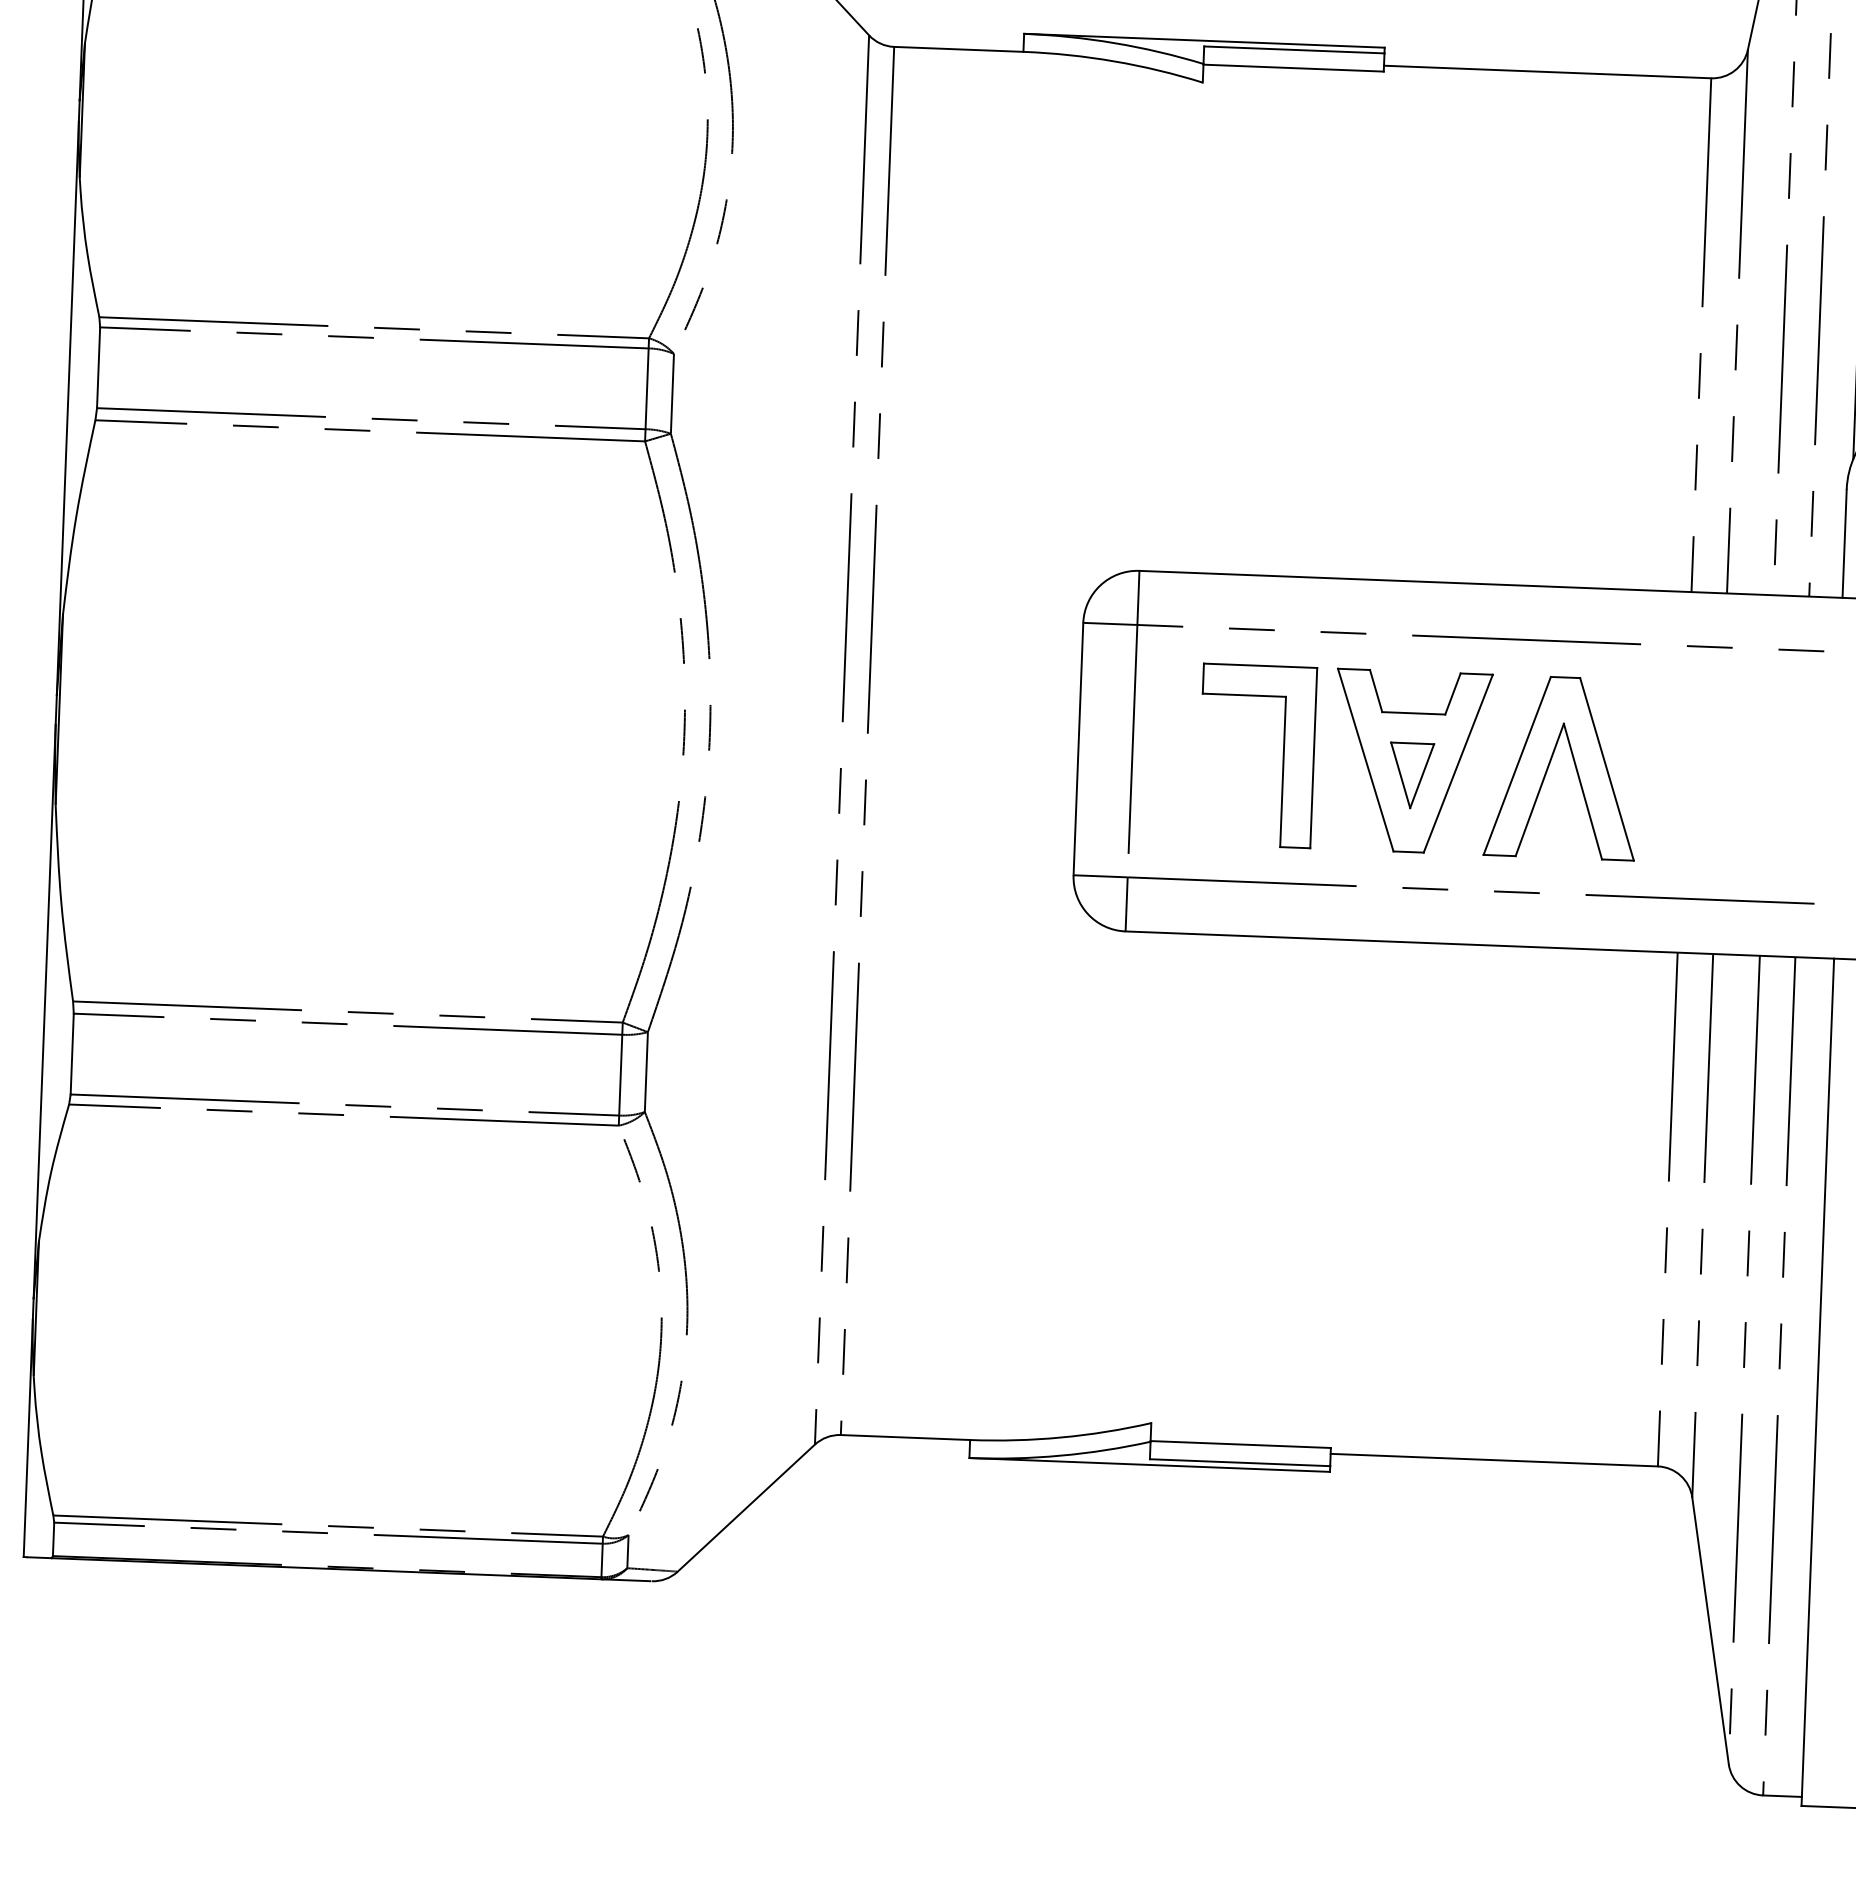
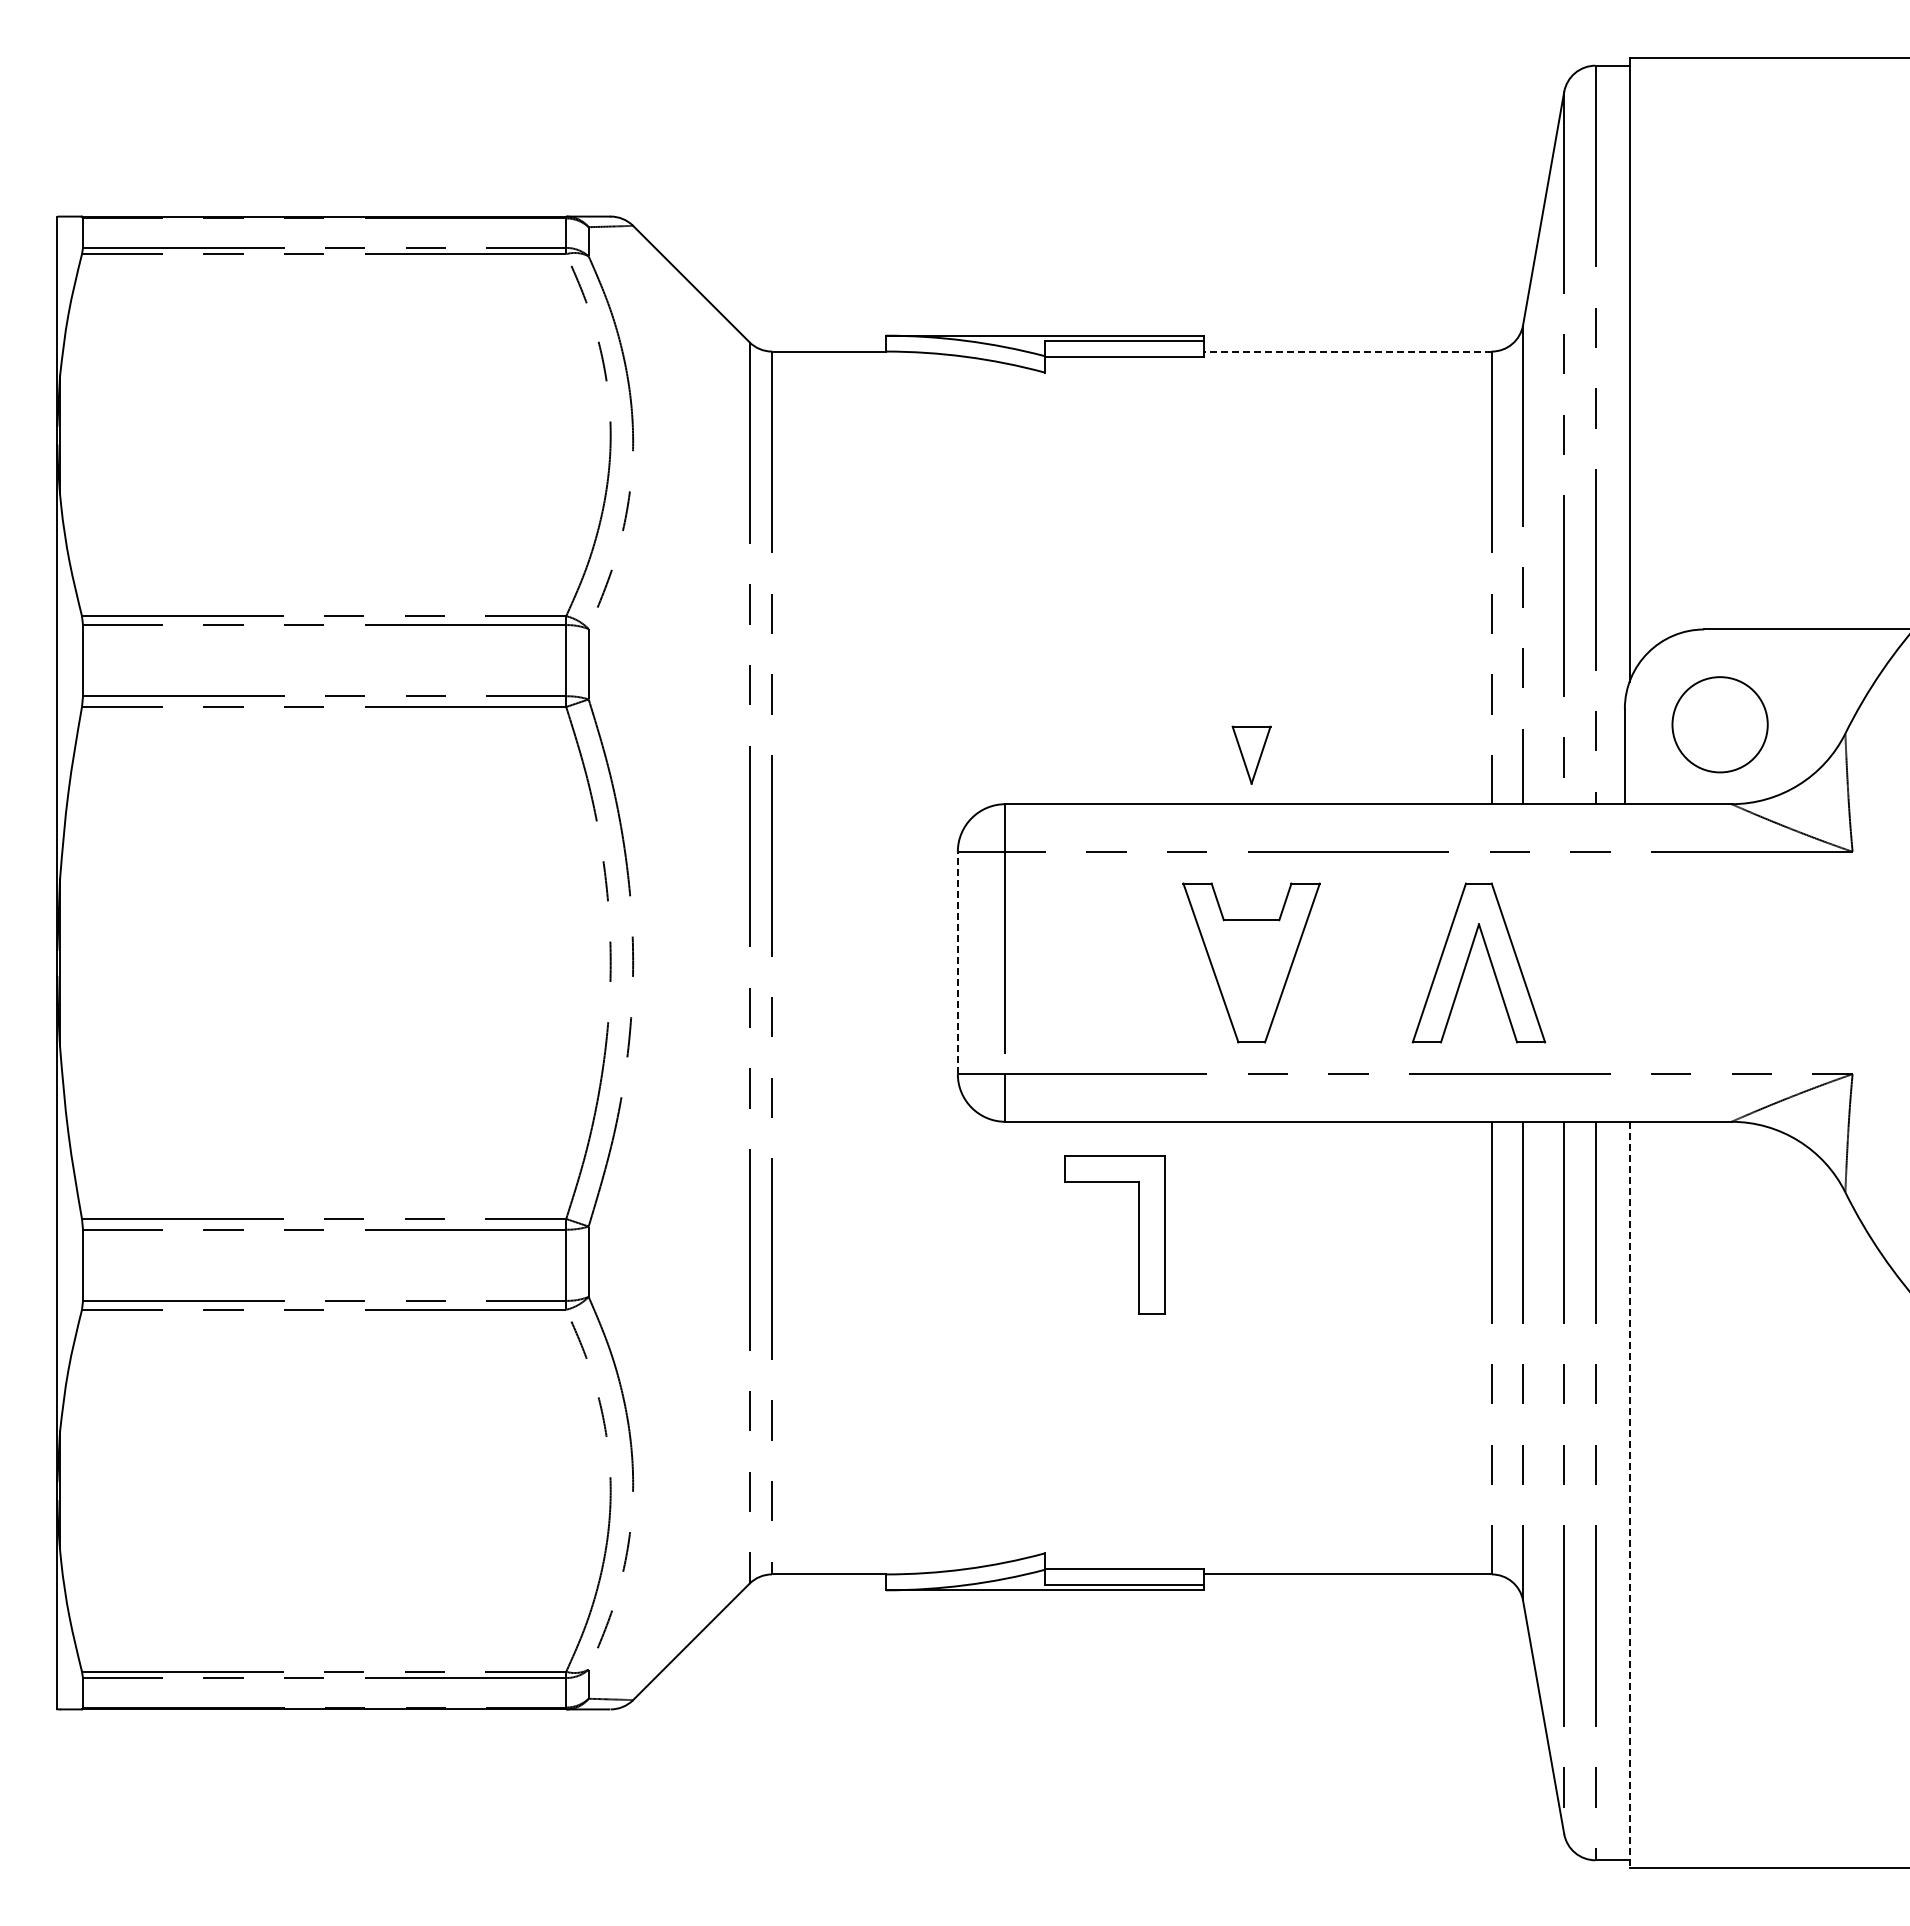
line: (1547, 71) -> (1347, 351), solid -> dashed
line: (1078, 748) -> (957, 962), solid -> dashed
part: (1283, 756) -> (1138, 1234), moved
part: (1550, 764) -> (1468, 960), moved
part: (1411, 774) -> (1251, 754), moved
line: (1817, 1382) -> (1629, 1495), solid -> dashed

